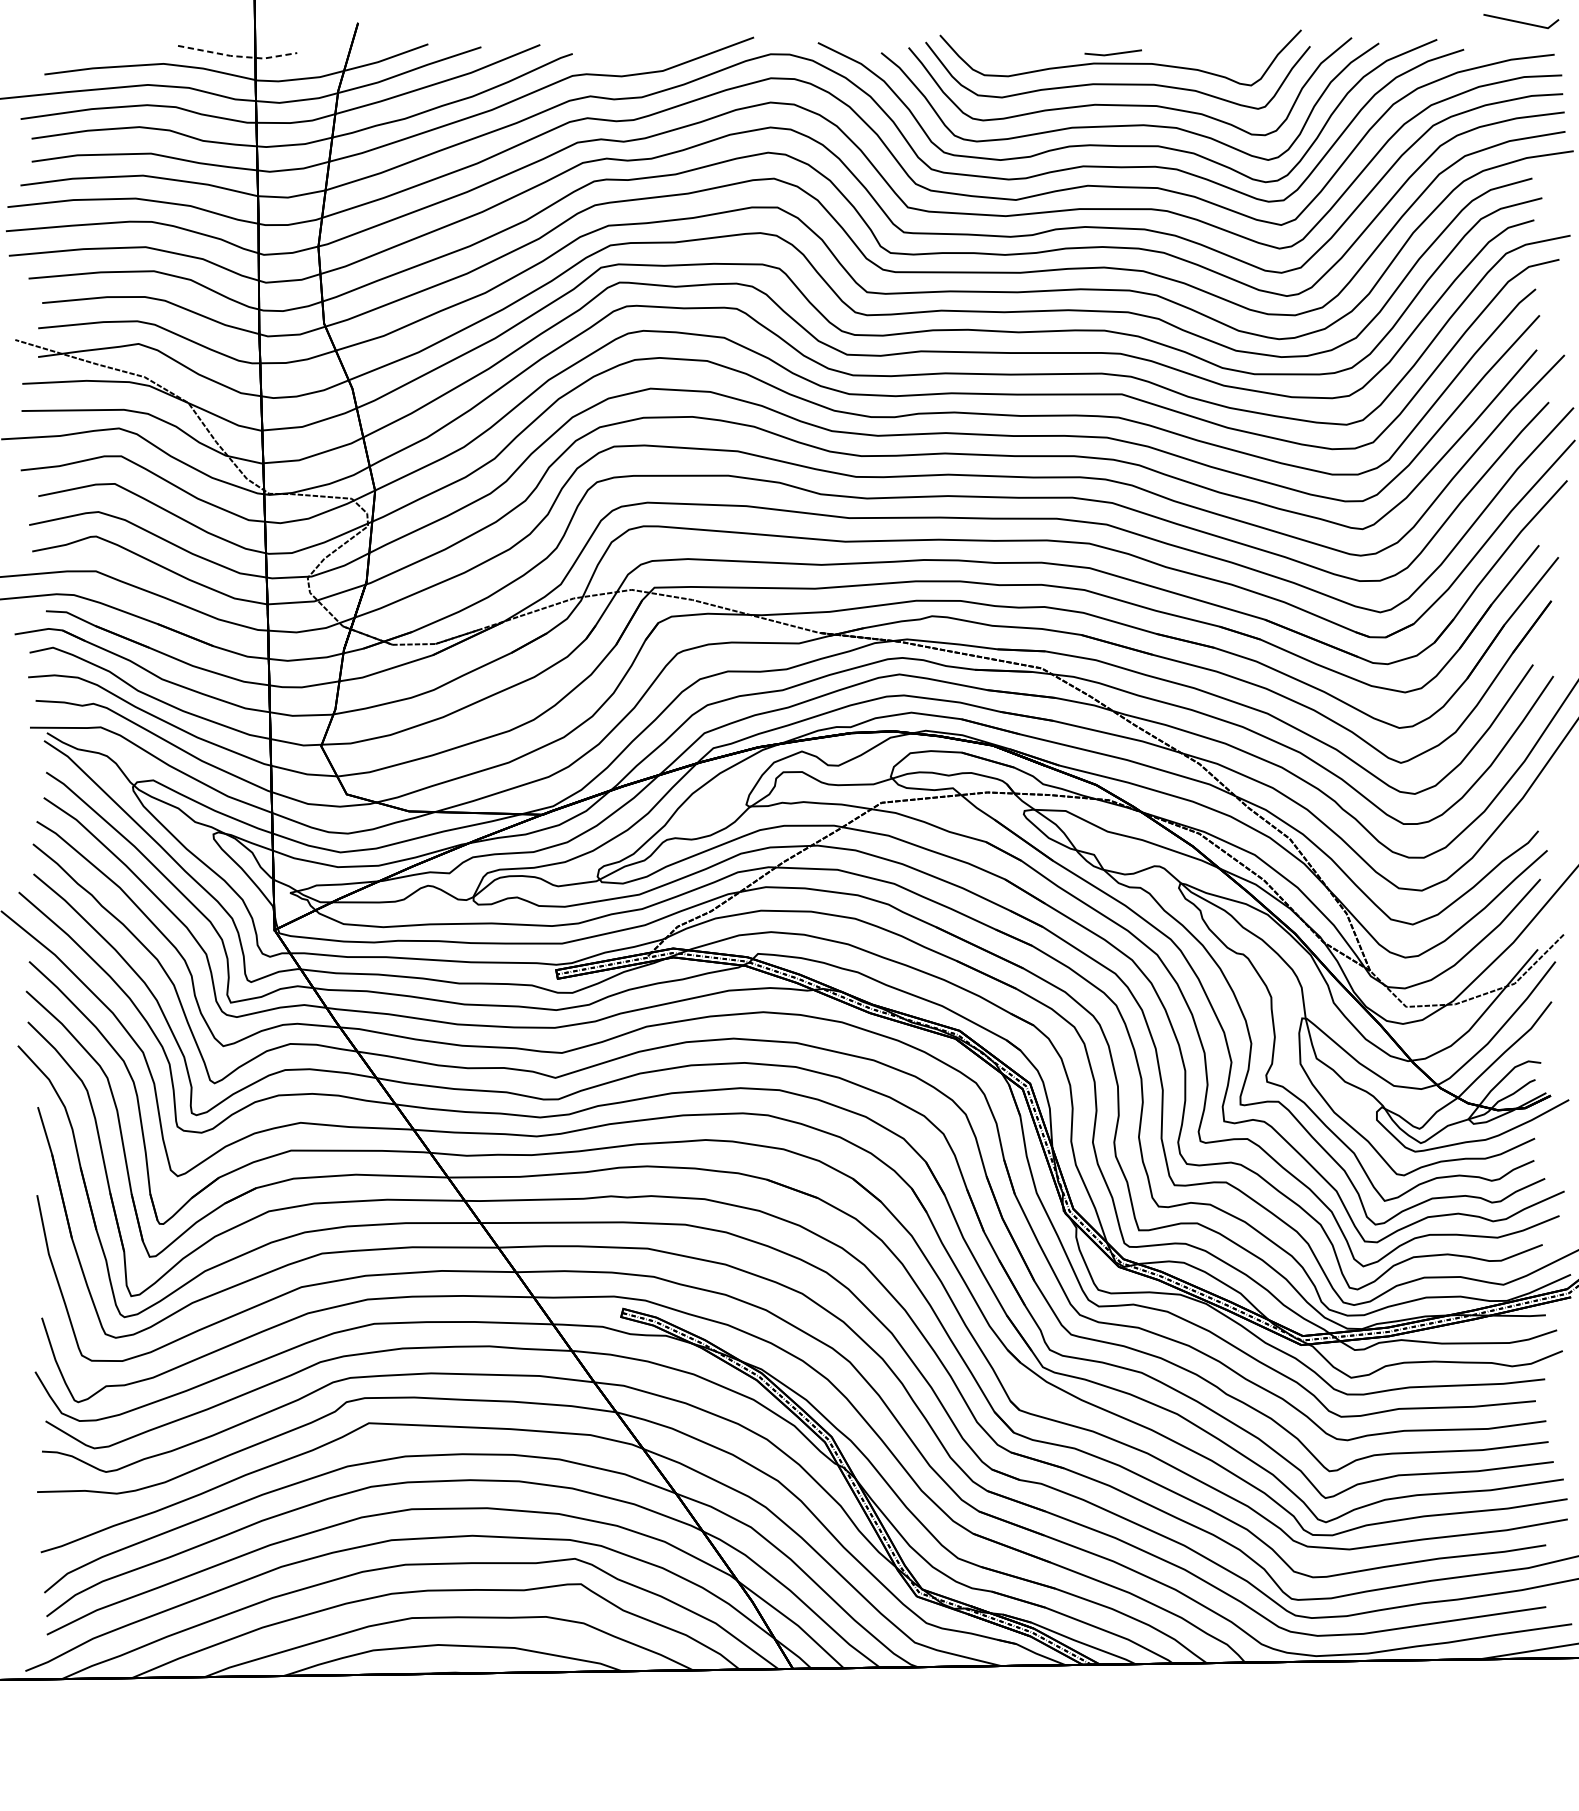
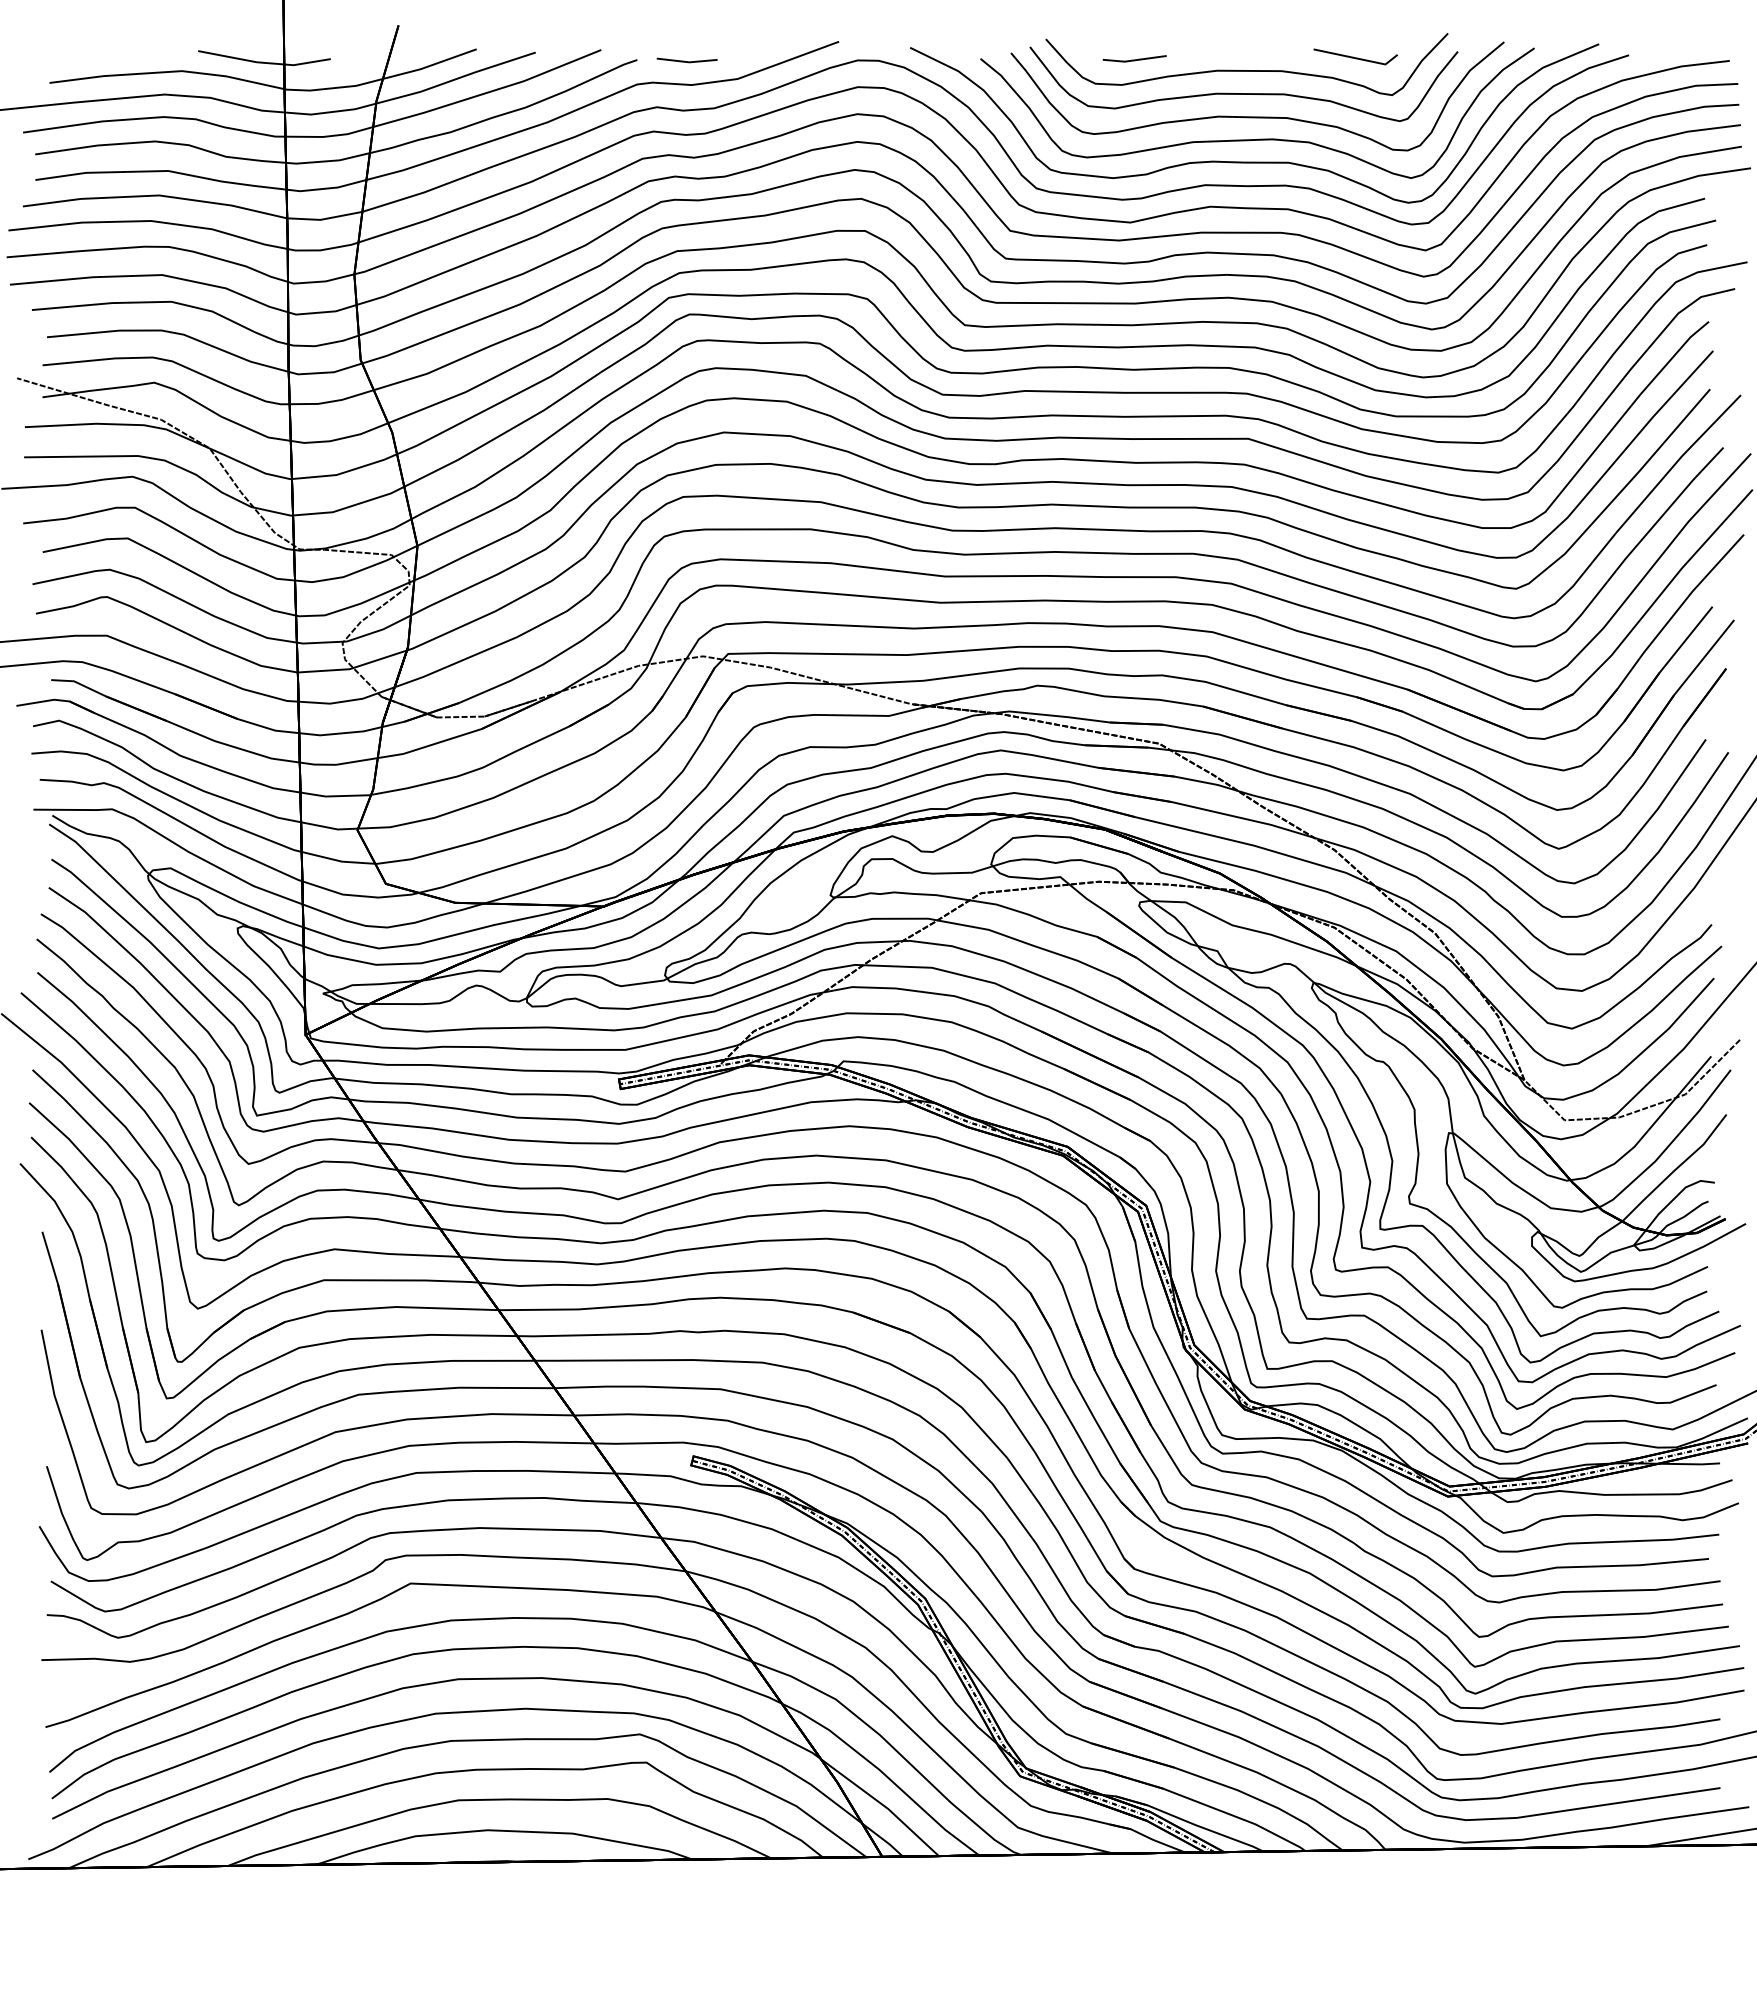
line: (1521, 21) -> (1355, 57), moved
line: (1113, 53) -> (1134, 59), moved
line: (616, 55) -> (686, 61), added
line: (237, 56) -> (264, 62), dashed -> solid

